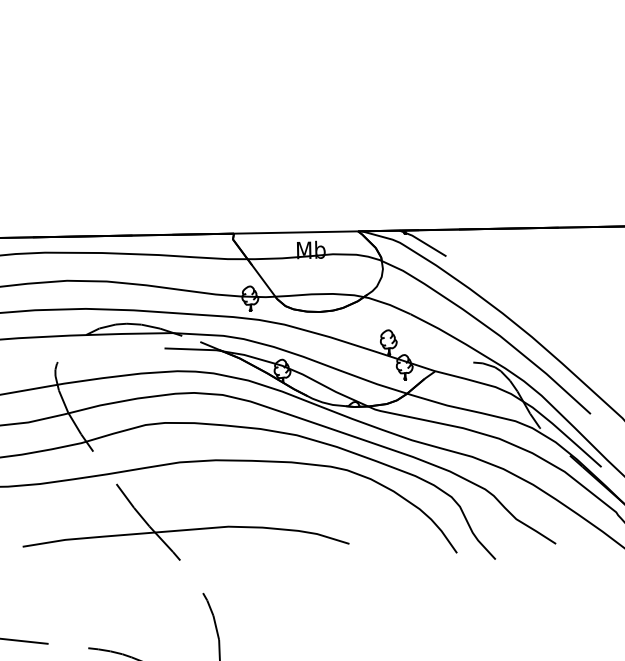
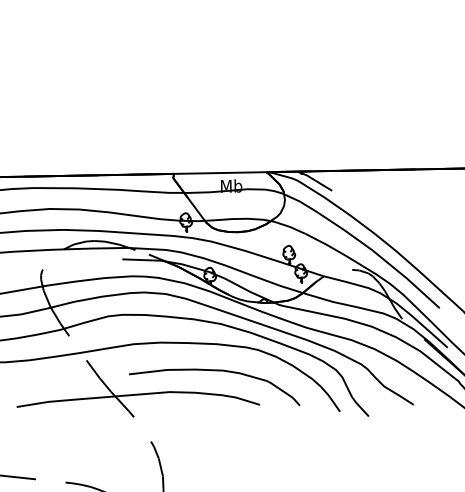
curve: (288, 499) -> (214, 371), added

